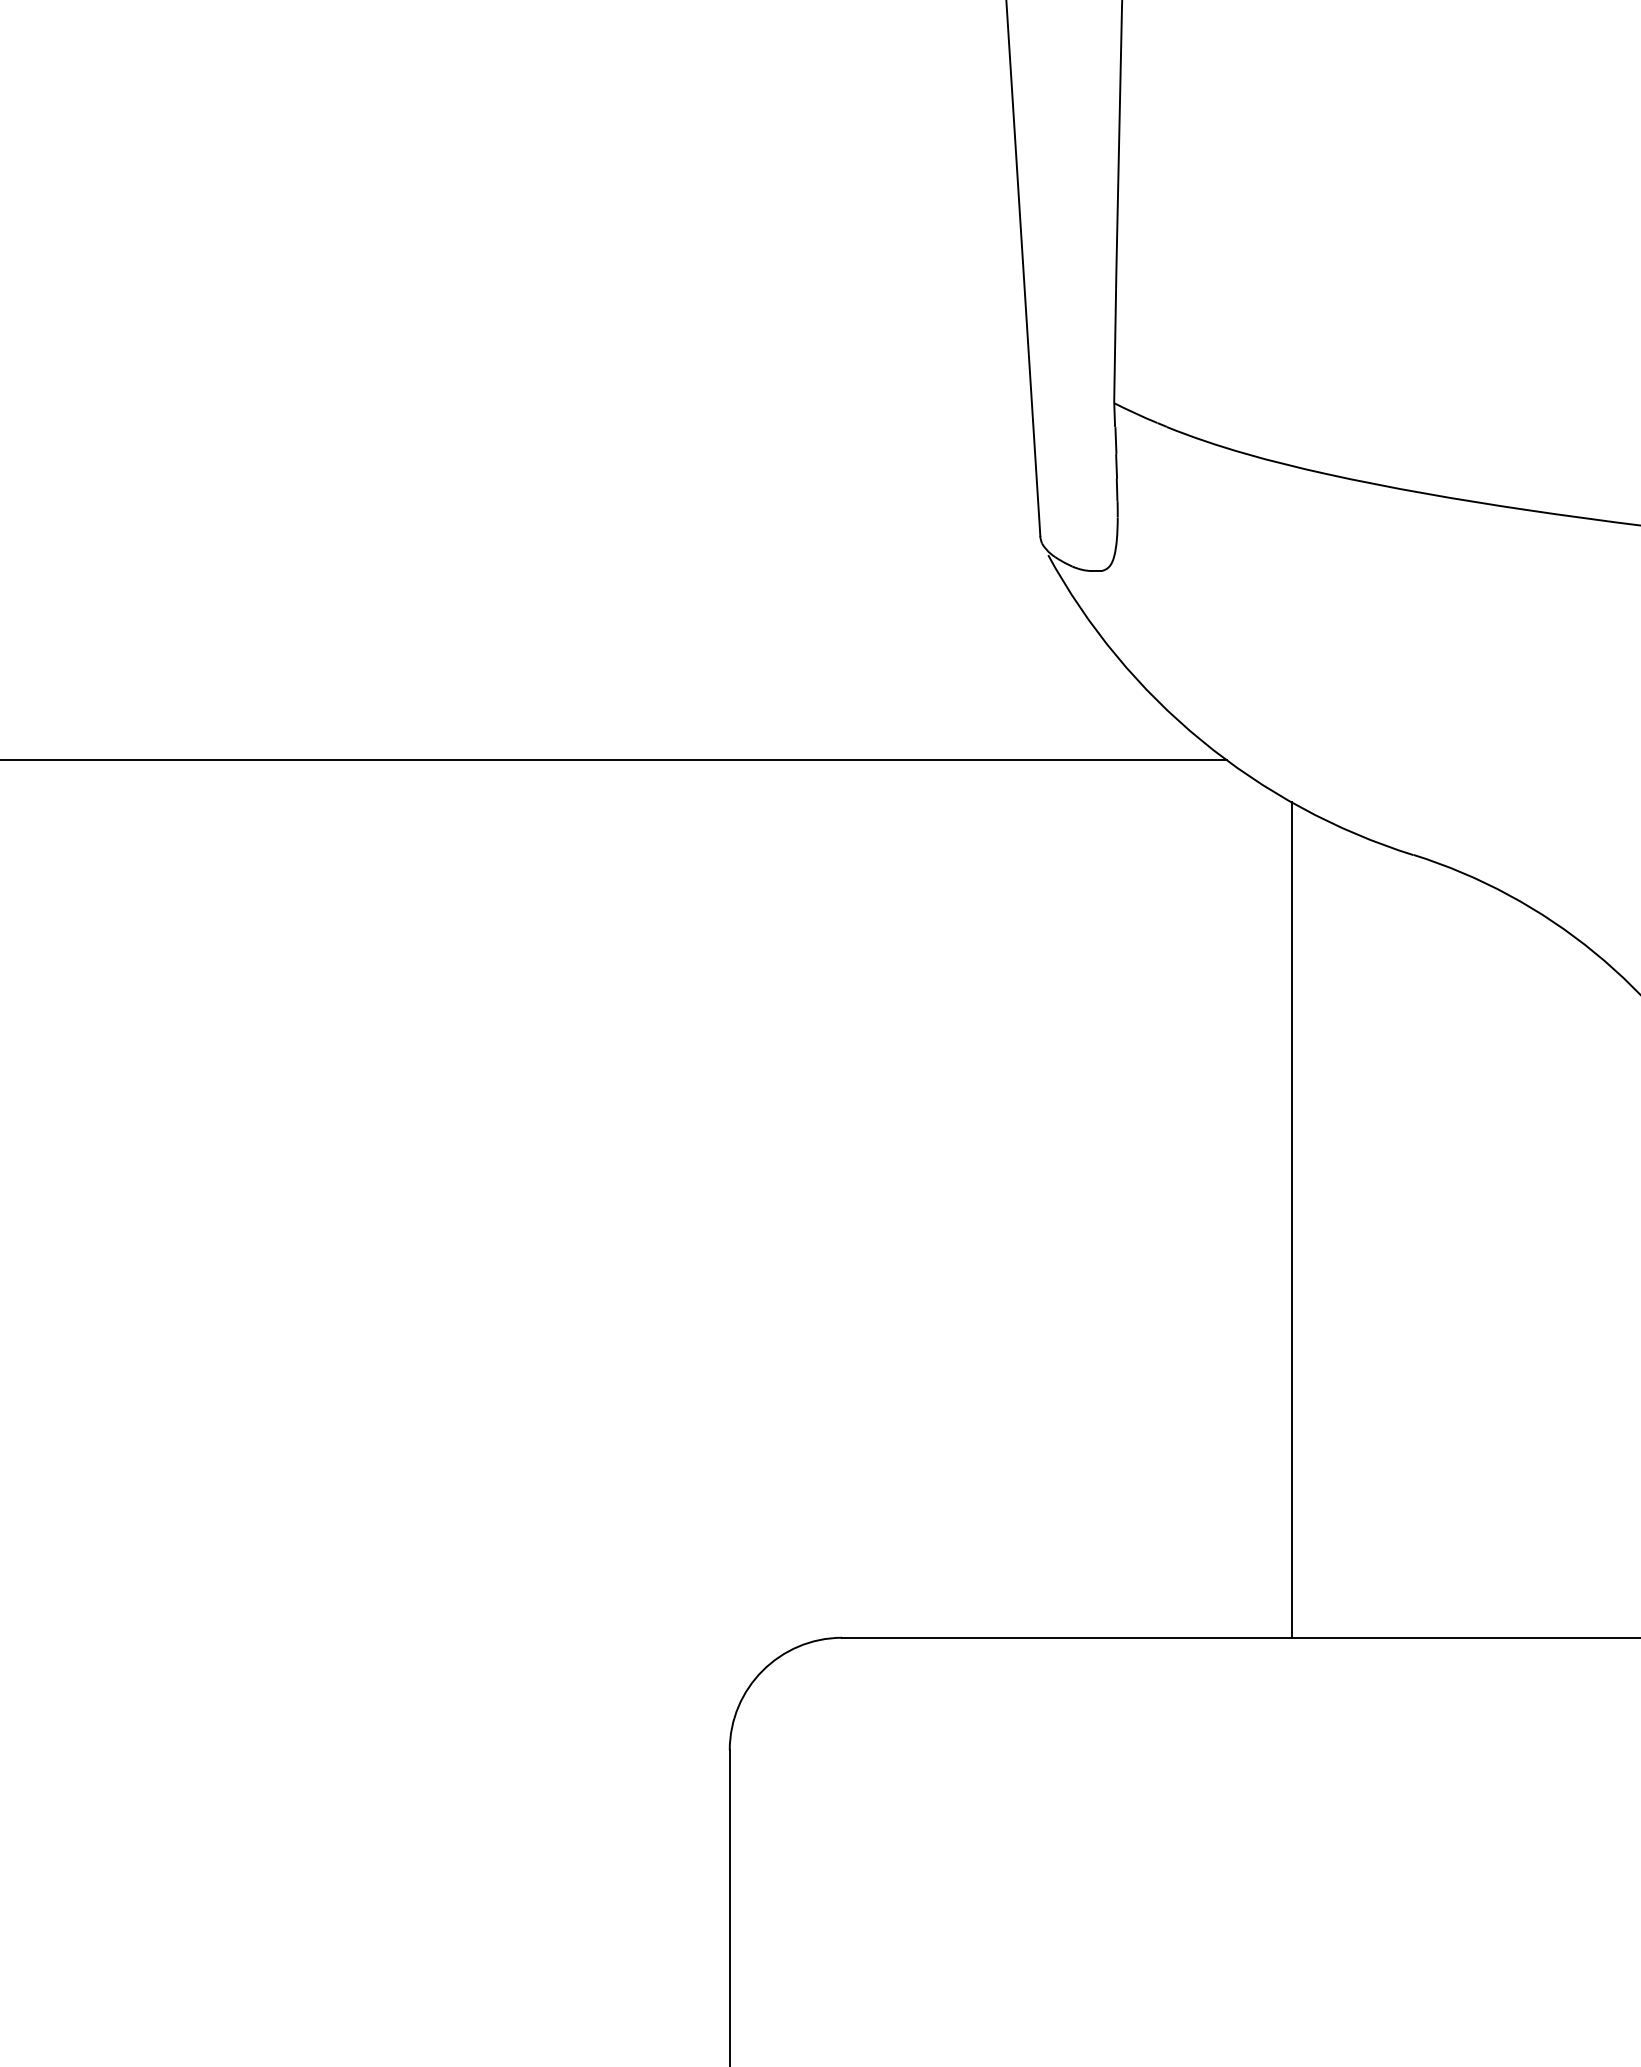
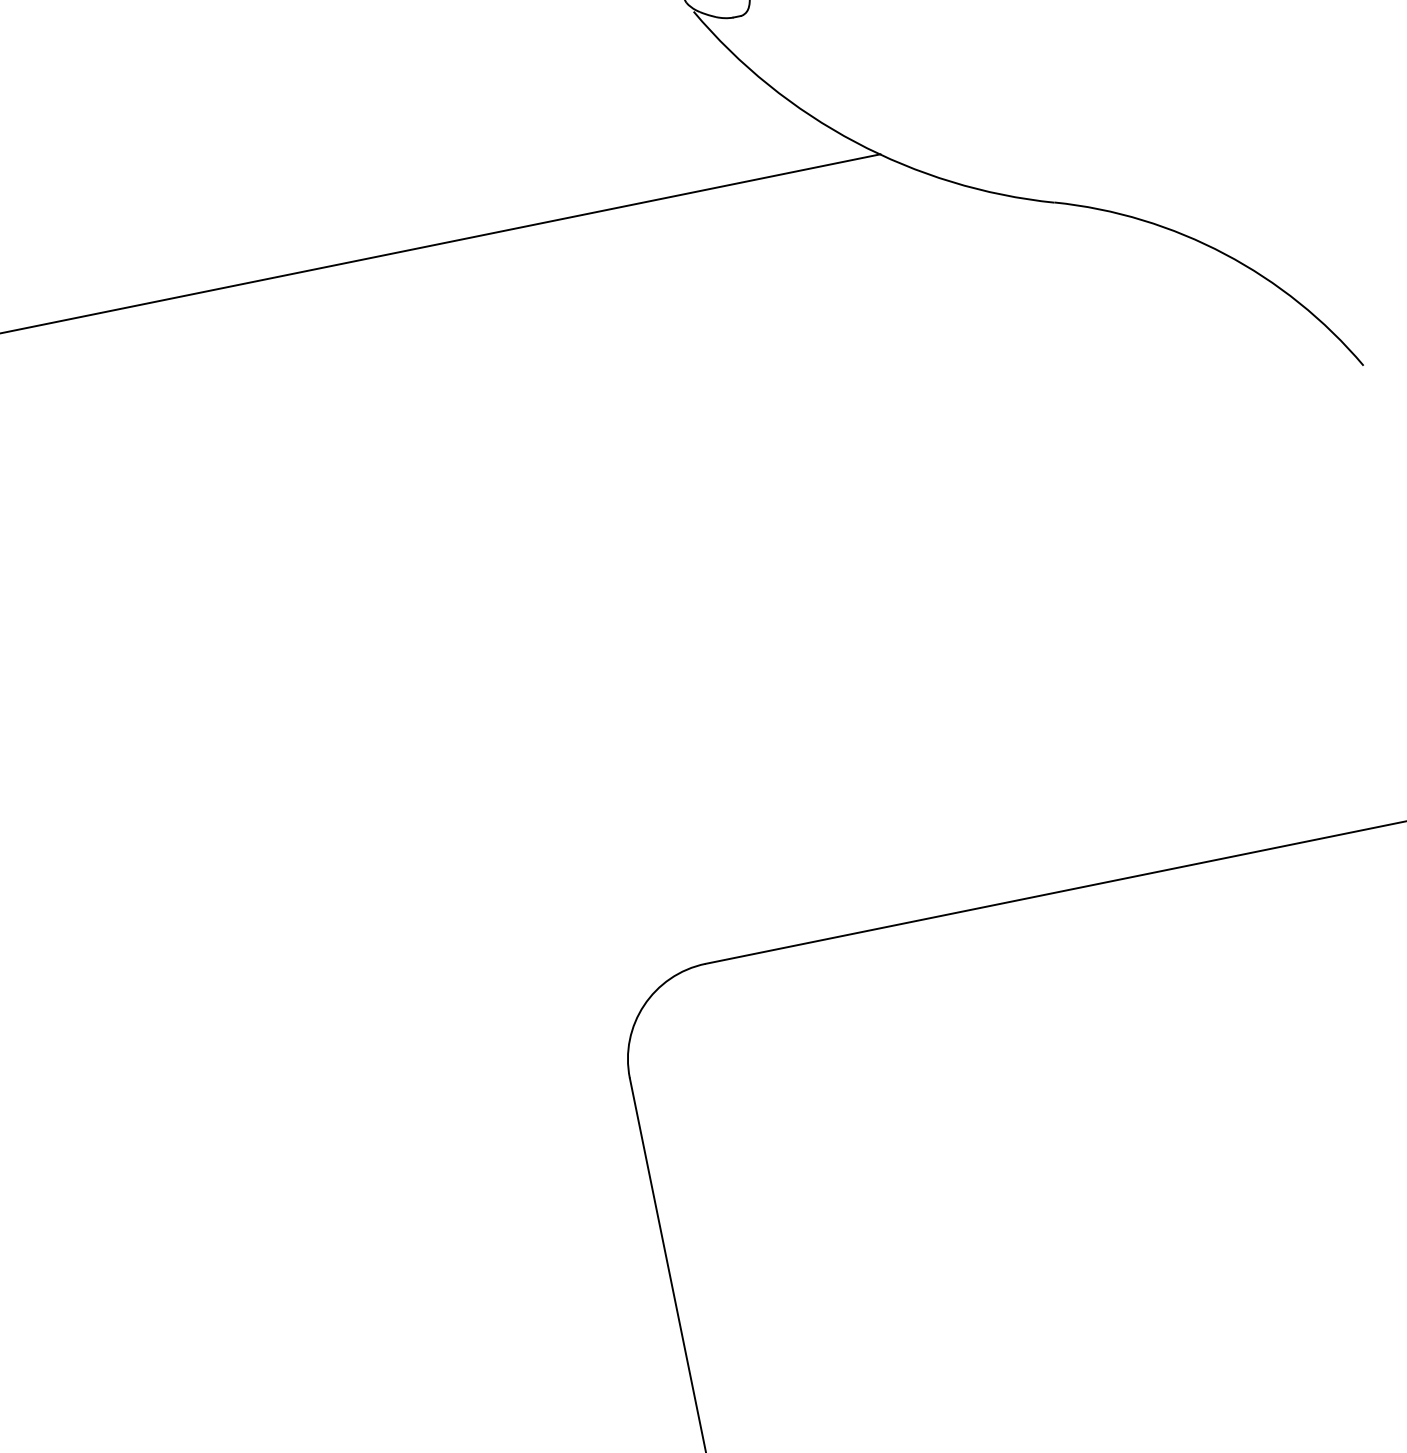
line: (1292, 1219) -> (1014, 532), removed

